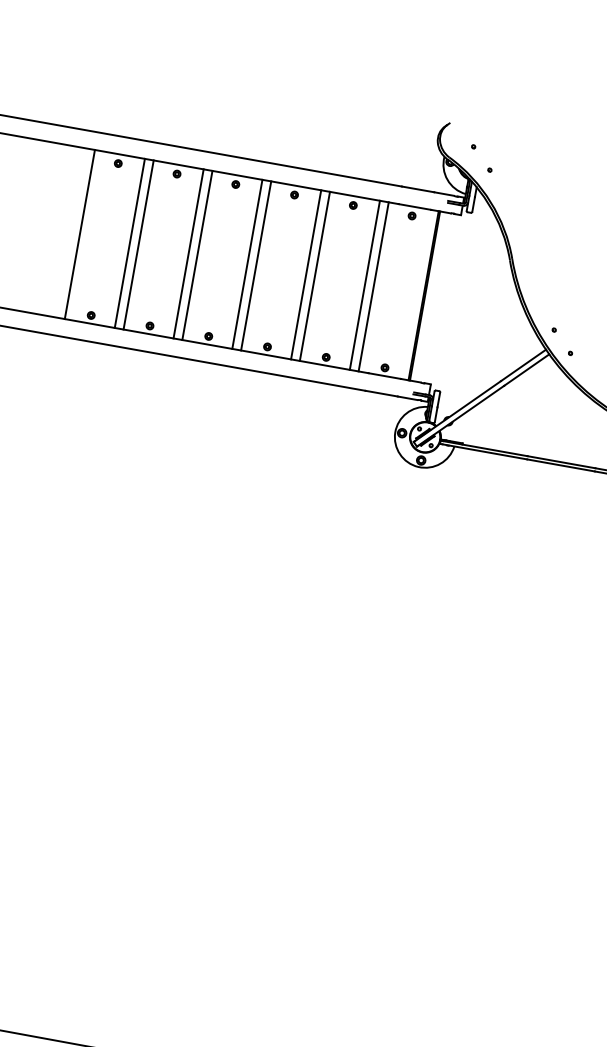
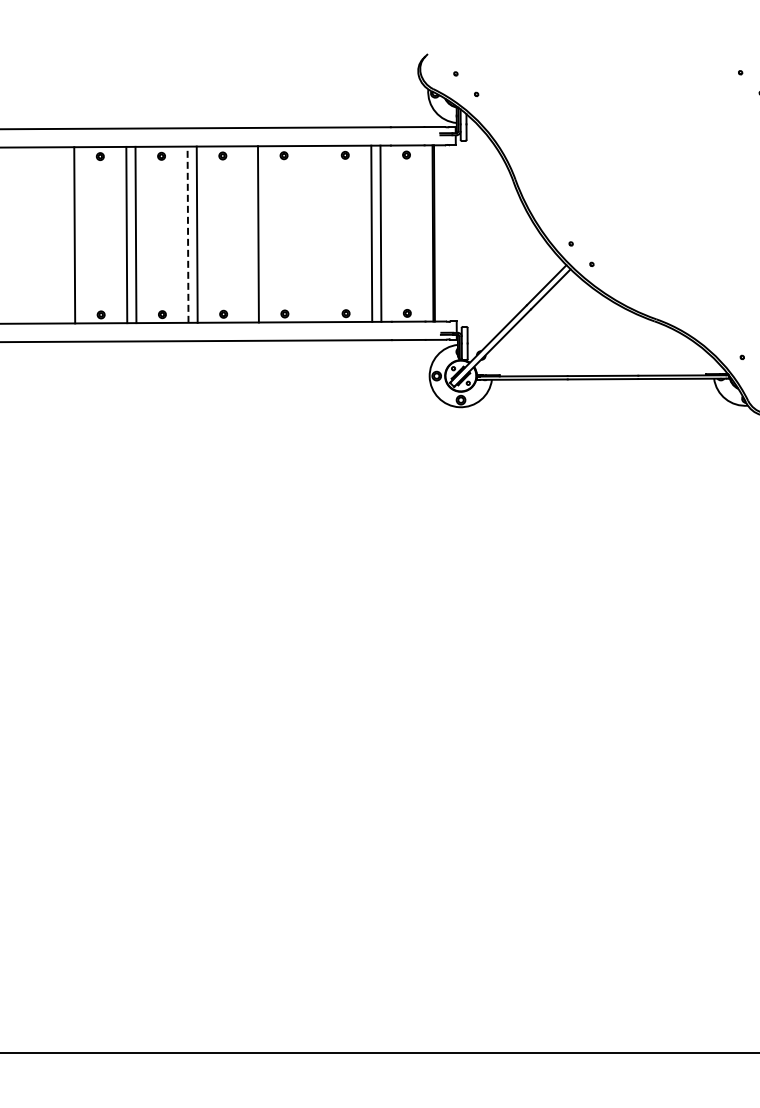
line: (189, 253) -> (188, 234), solid -> dashed
line: (246, 264) -> (248, 234), removed
line: (306, 275) -> (310, 234), removed
line: (314, 275) -> (319, 233), removed

